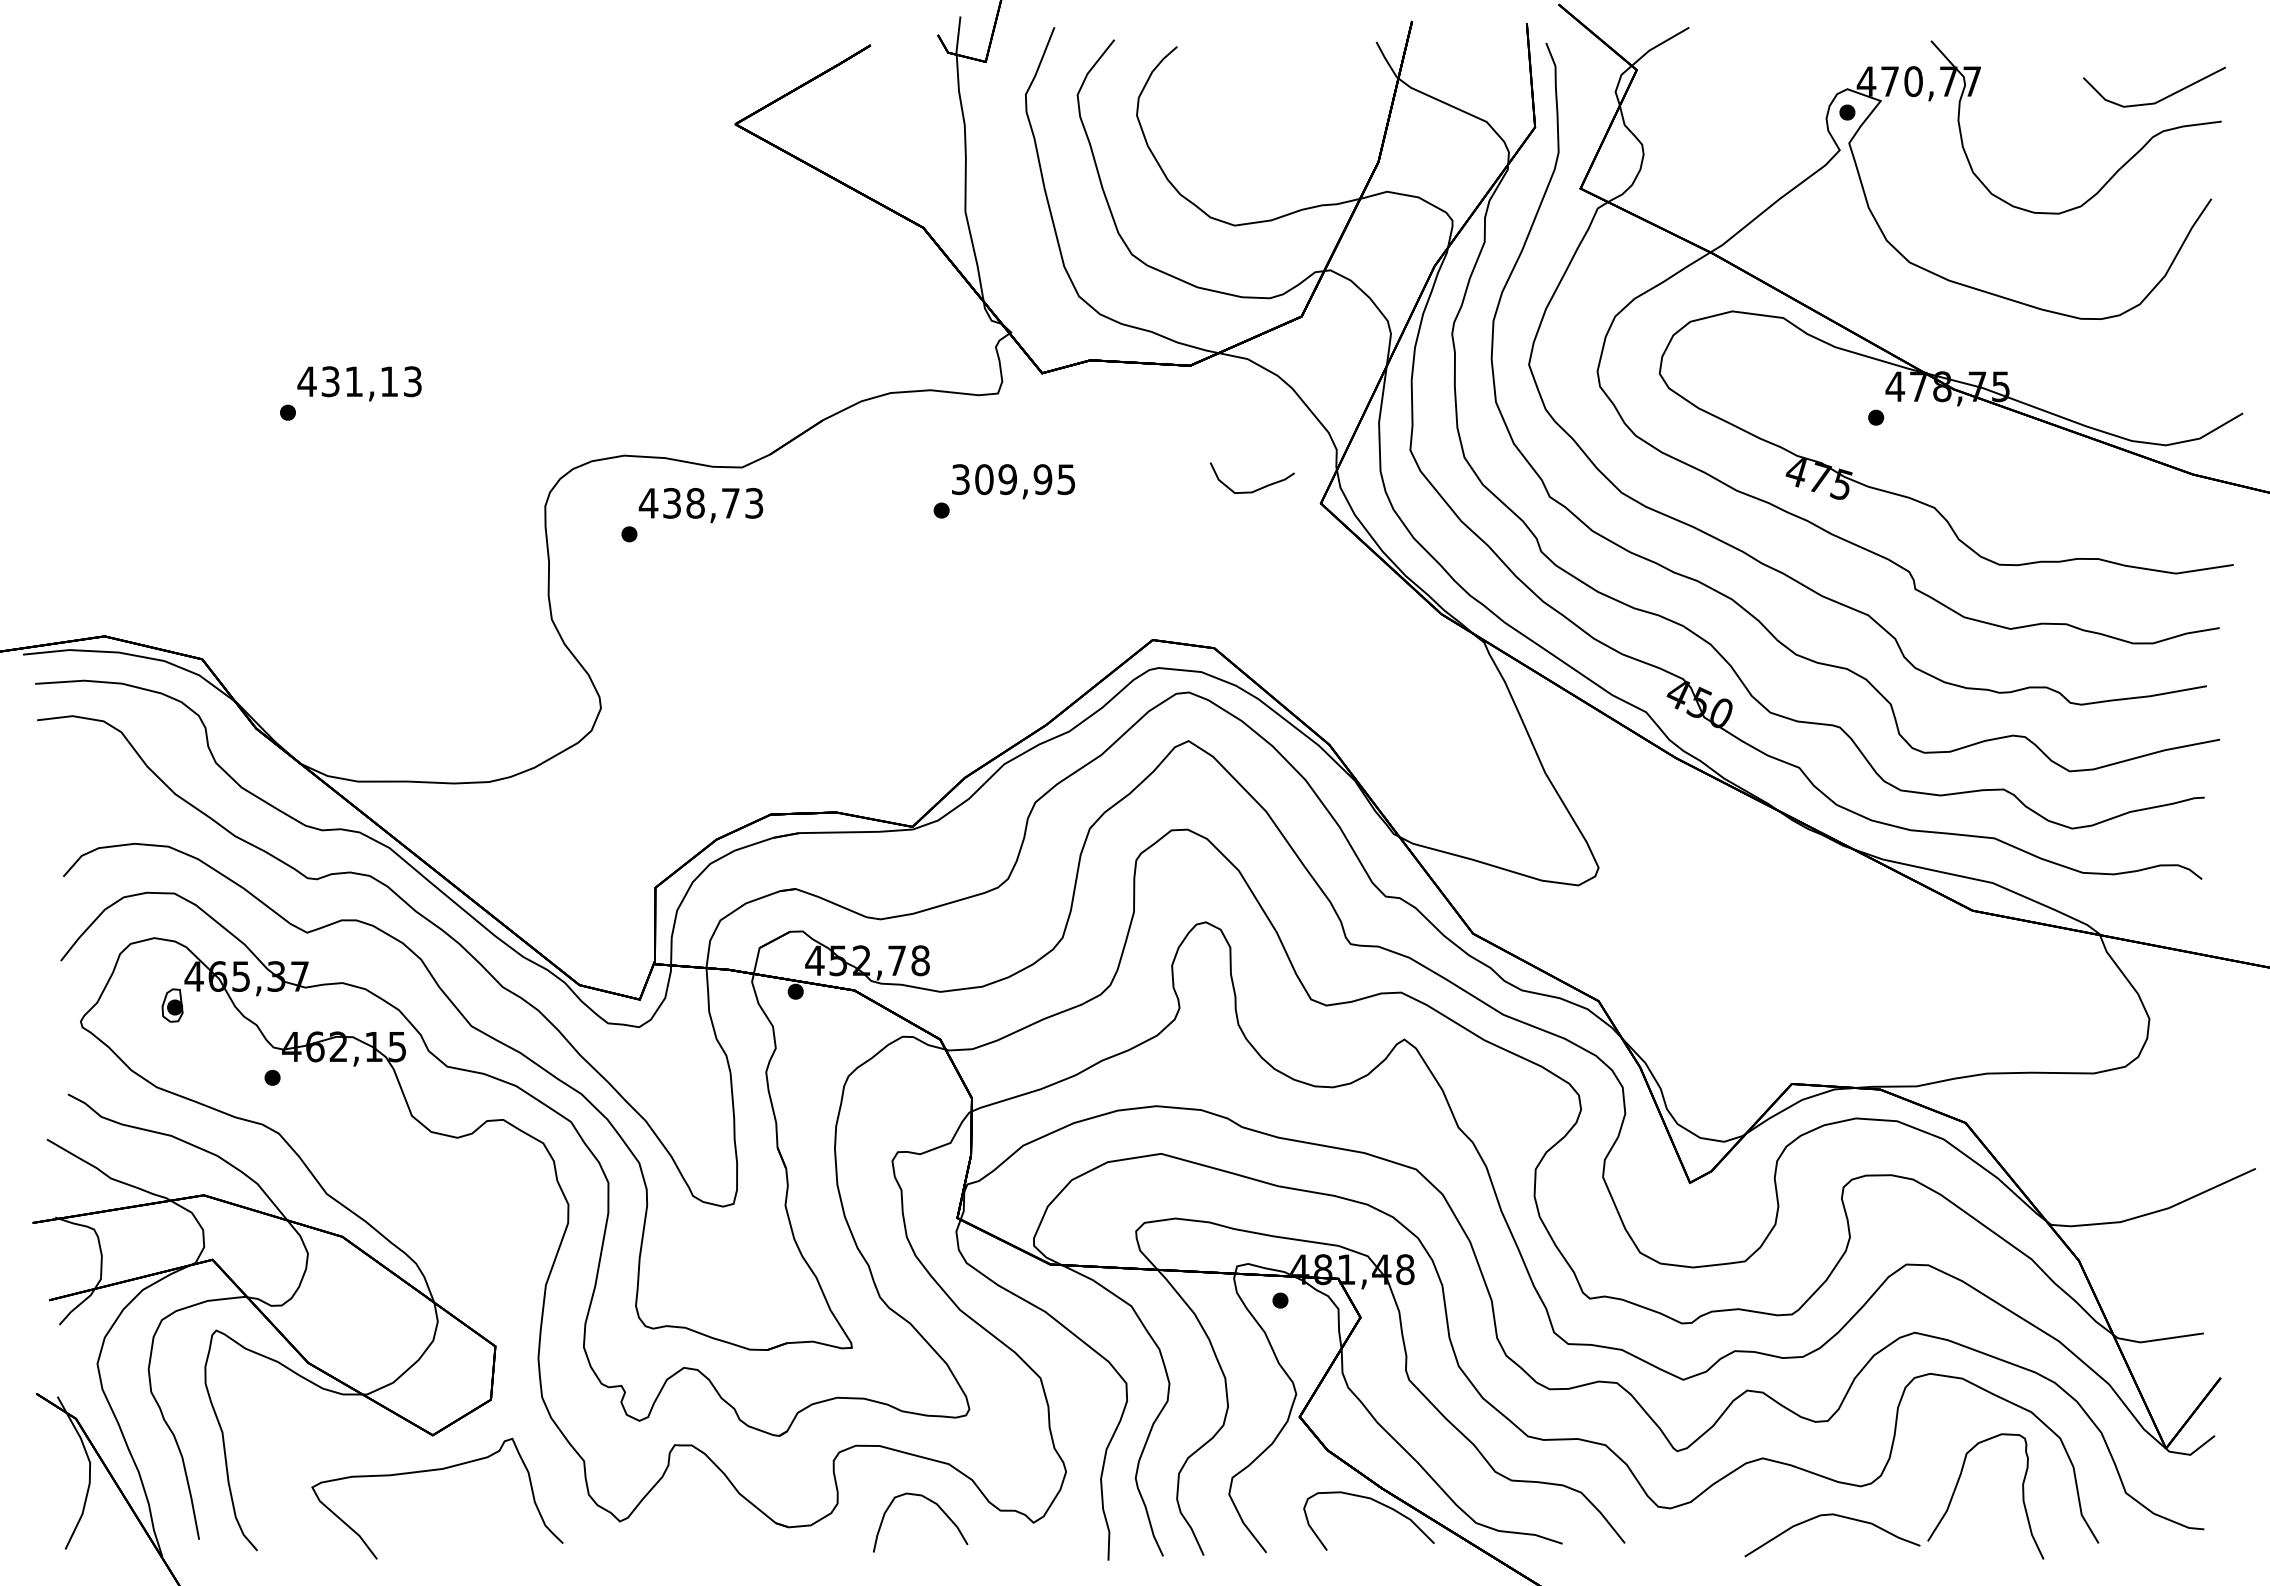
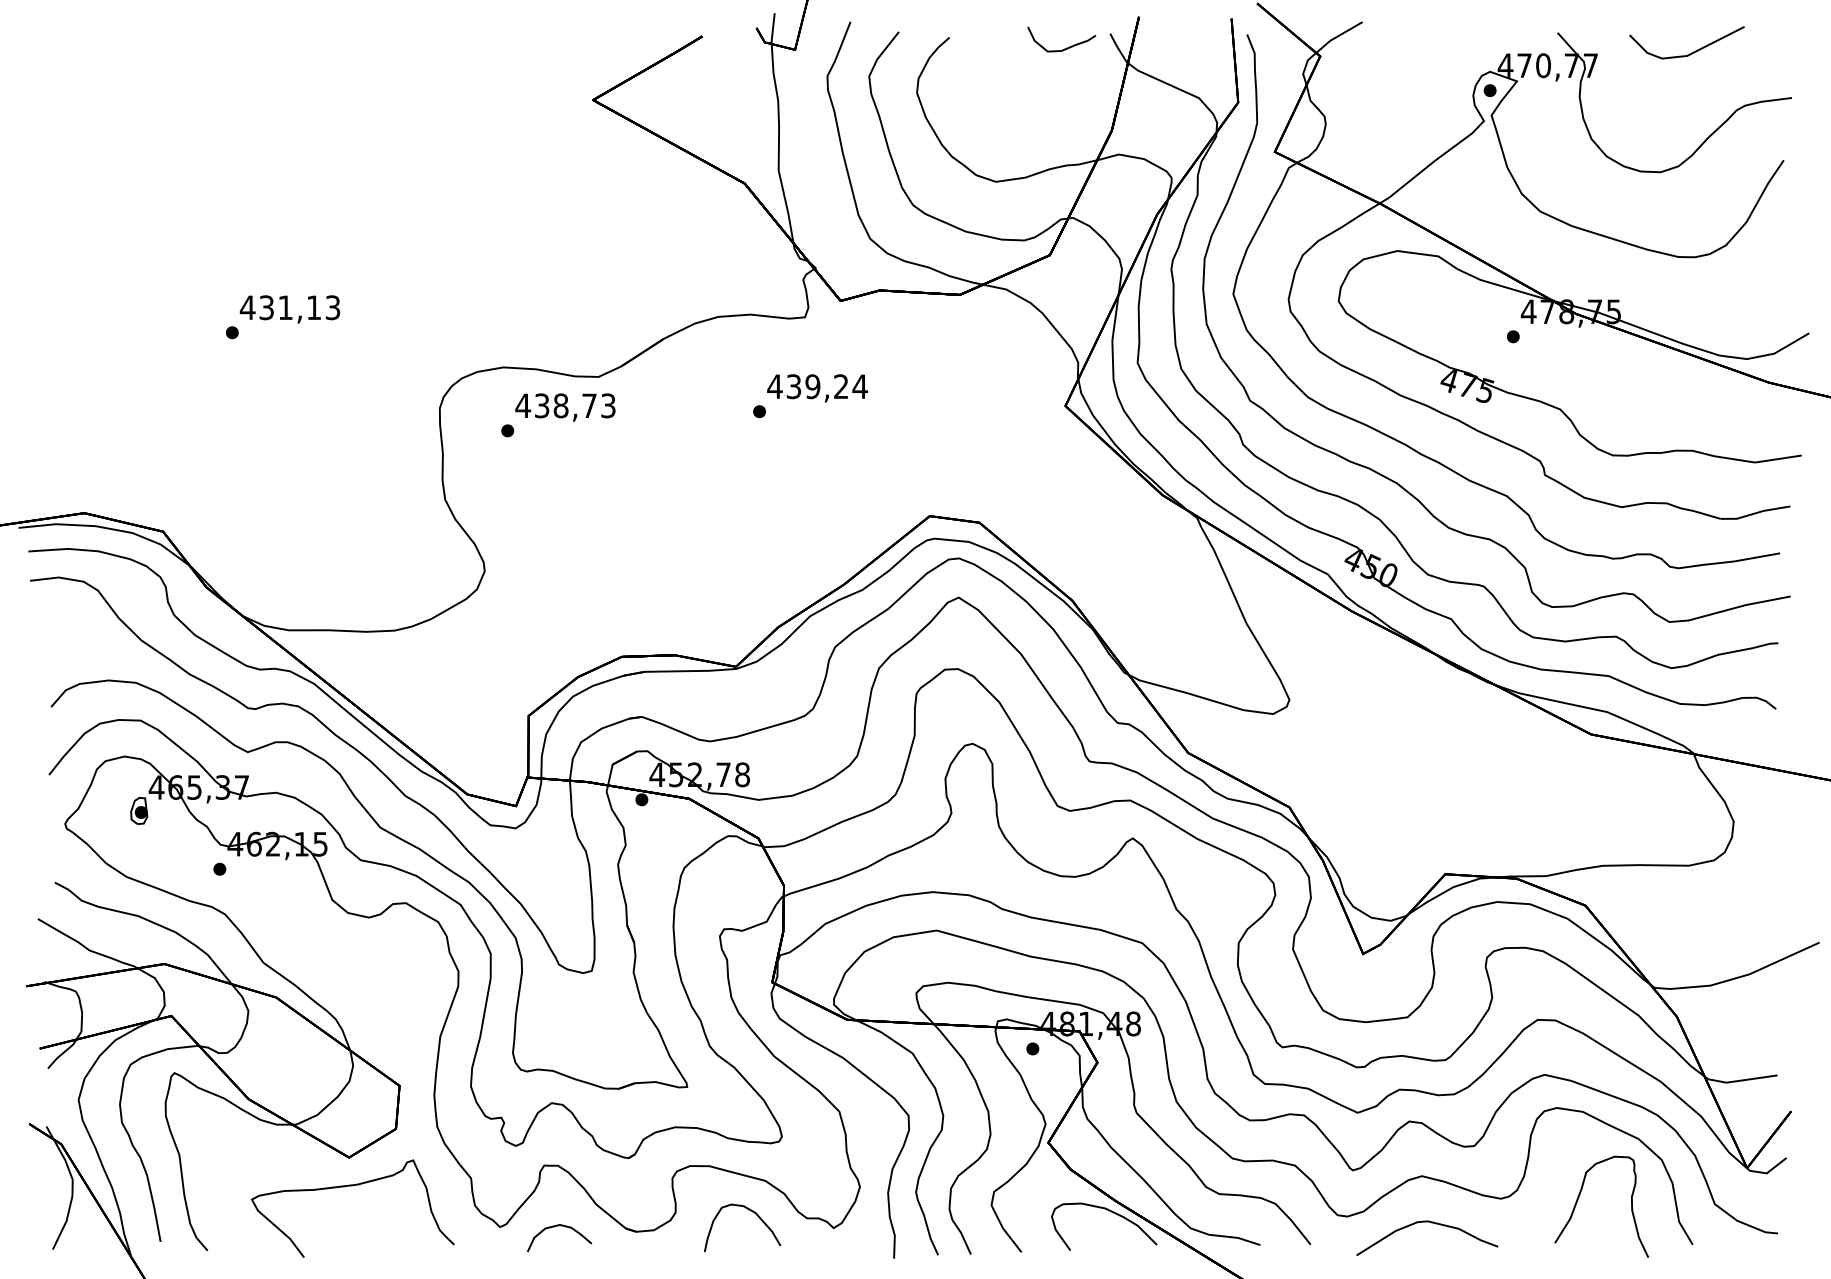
line: (2160, 99) -> (1691, 52), moved
text: (1013, 479) -> (817, 386), 309,95 -> 439,24
curve: (1255, 489) -> (1064, 48), moved
curve: (1836, 1516) -> (1430, 1223), moved
curve: (688, 1521) -> (555, 1227), added

